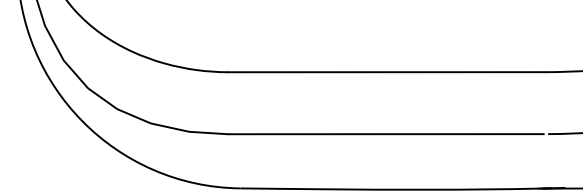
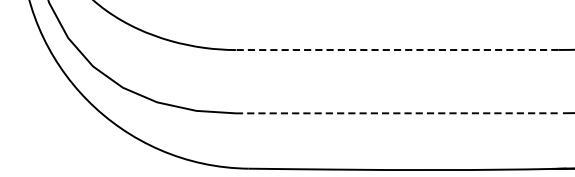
line: (385, 72) -> (396, 50), solid -> dashed
line: (385, 134) -> (396, 113), solid -> dashed

